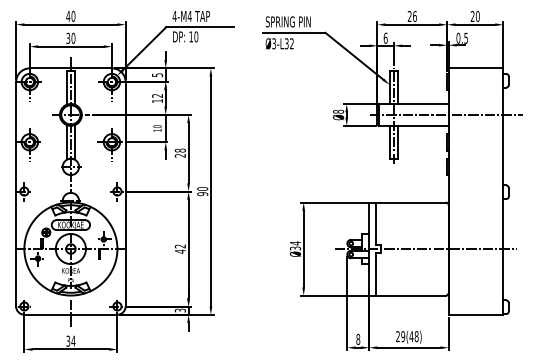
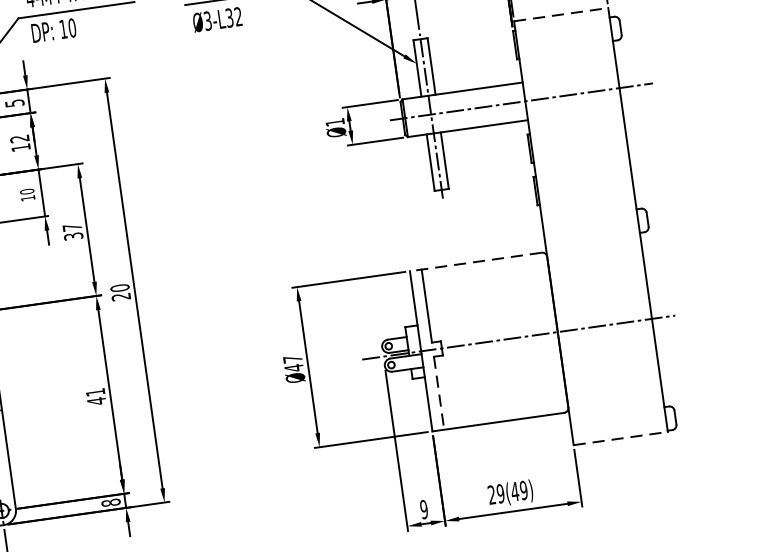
line: (476, 68) -> (562, 14), solid -> dashed
text: (338, 111) -> (334, 121), Ø8 -> Ø1
text: (179, 152) -> (71, 230), 28 -> 37
text: (202, 194) -> (121, 297), 90 -> 20
line: (407, 202) -> (475, 261), solid -> dashed
text: (295, 245) -> (293, 362), Ø34 -> Ø47
text: (179, 246) -> (94, 392), 42 -> 41
line: (376, 274) -> (439, 393), solid -> dashed
text: (179, 310) -> (109, 502), 3 -> 8
line: (476, 314) -> (621, 437), solid -> dashed
text: (416, 336) -> (523, 490), 29(48) -> 29(49)
text: (358, 339) -> (424, 509), 8 -> 9

